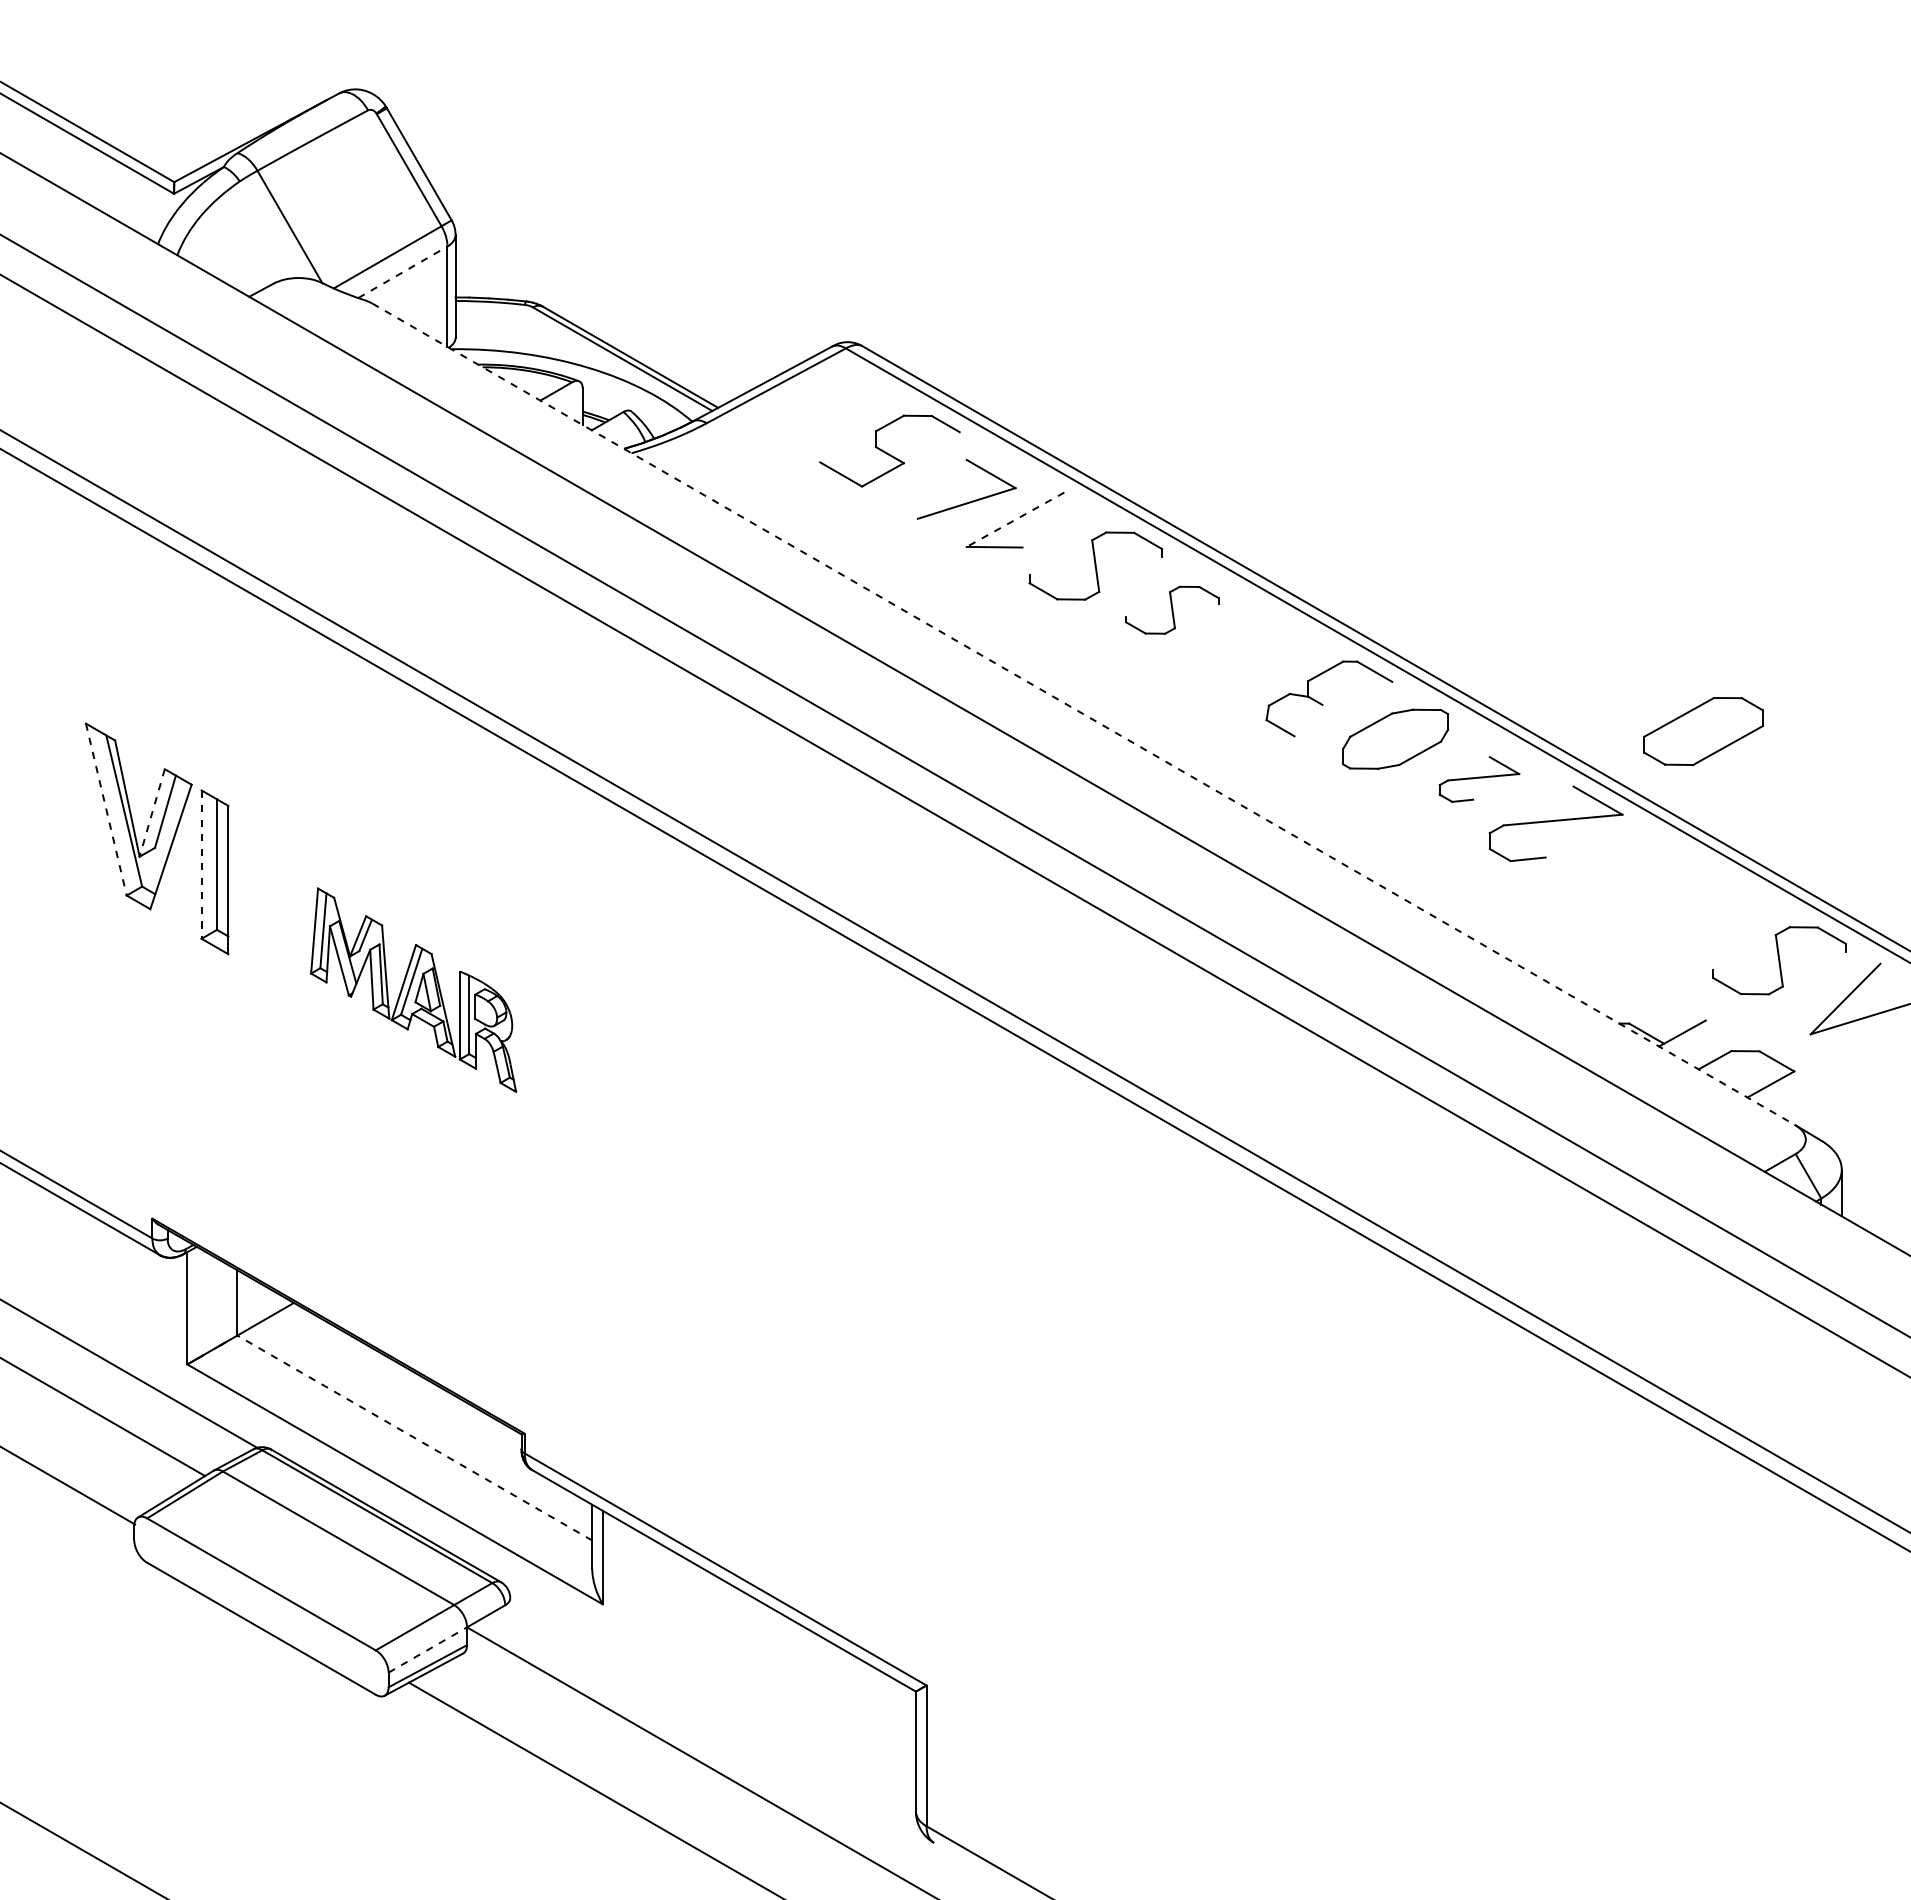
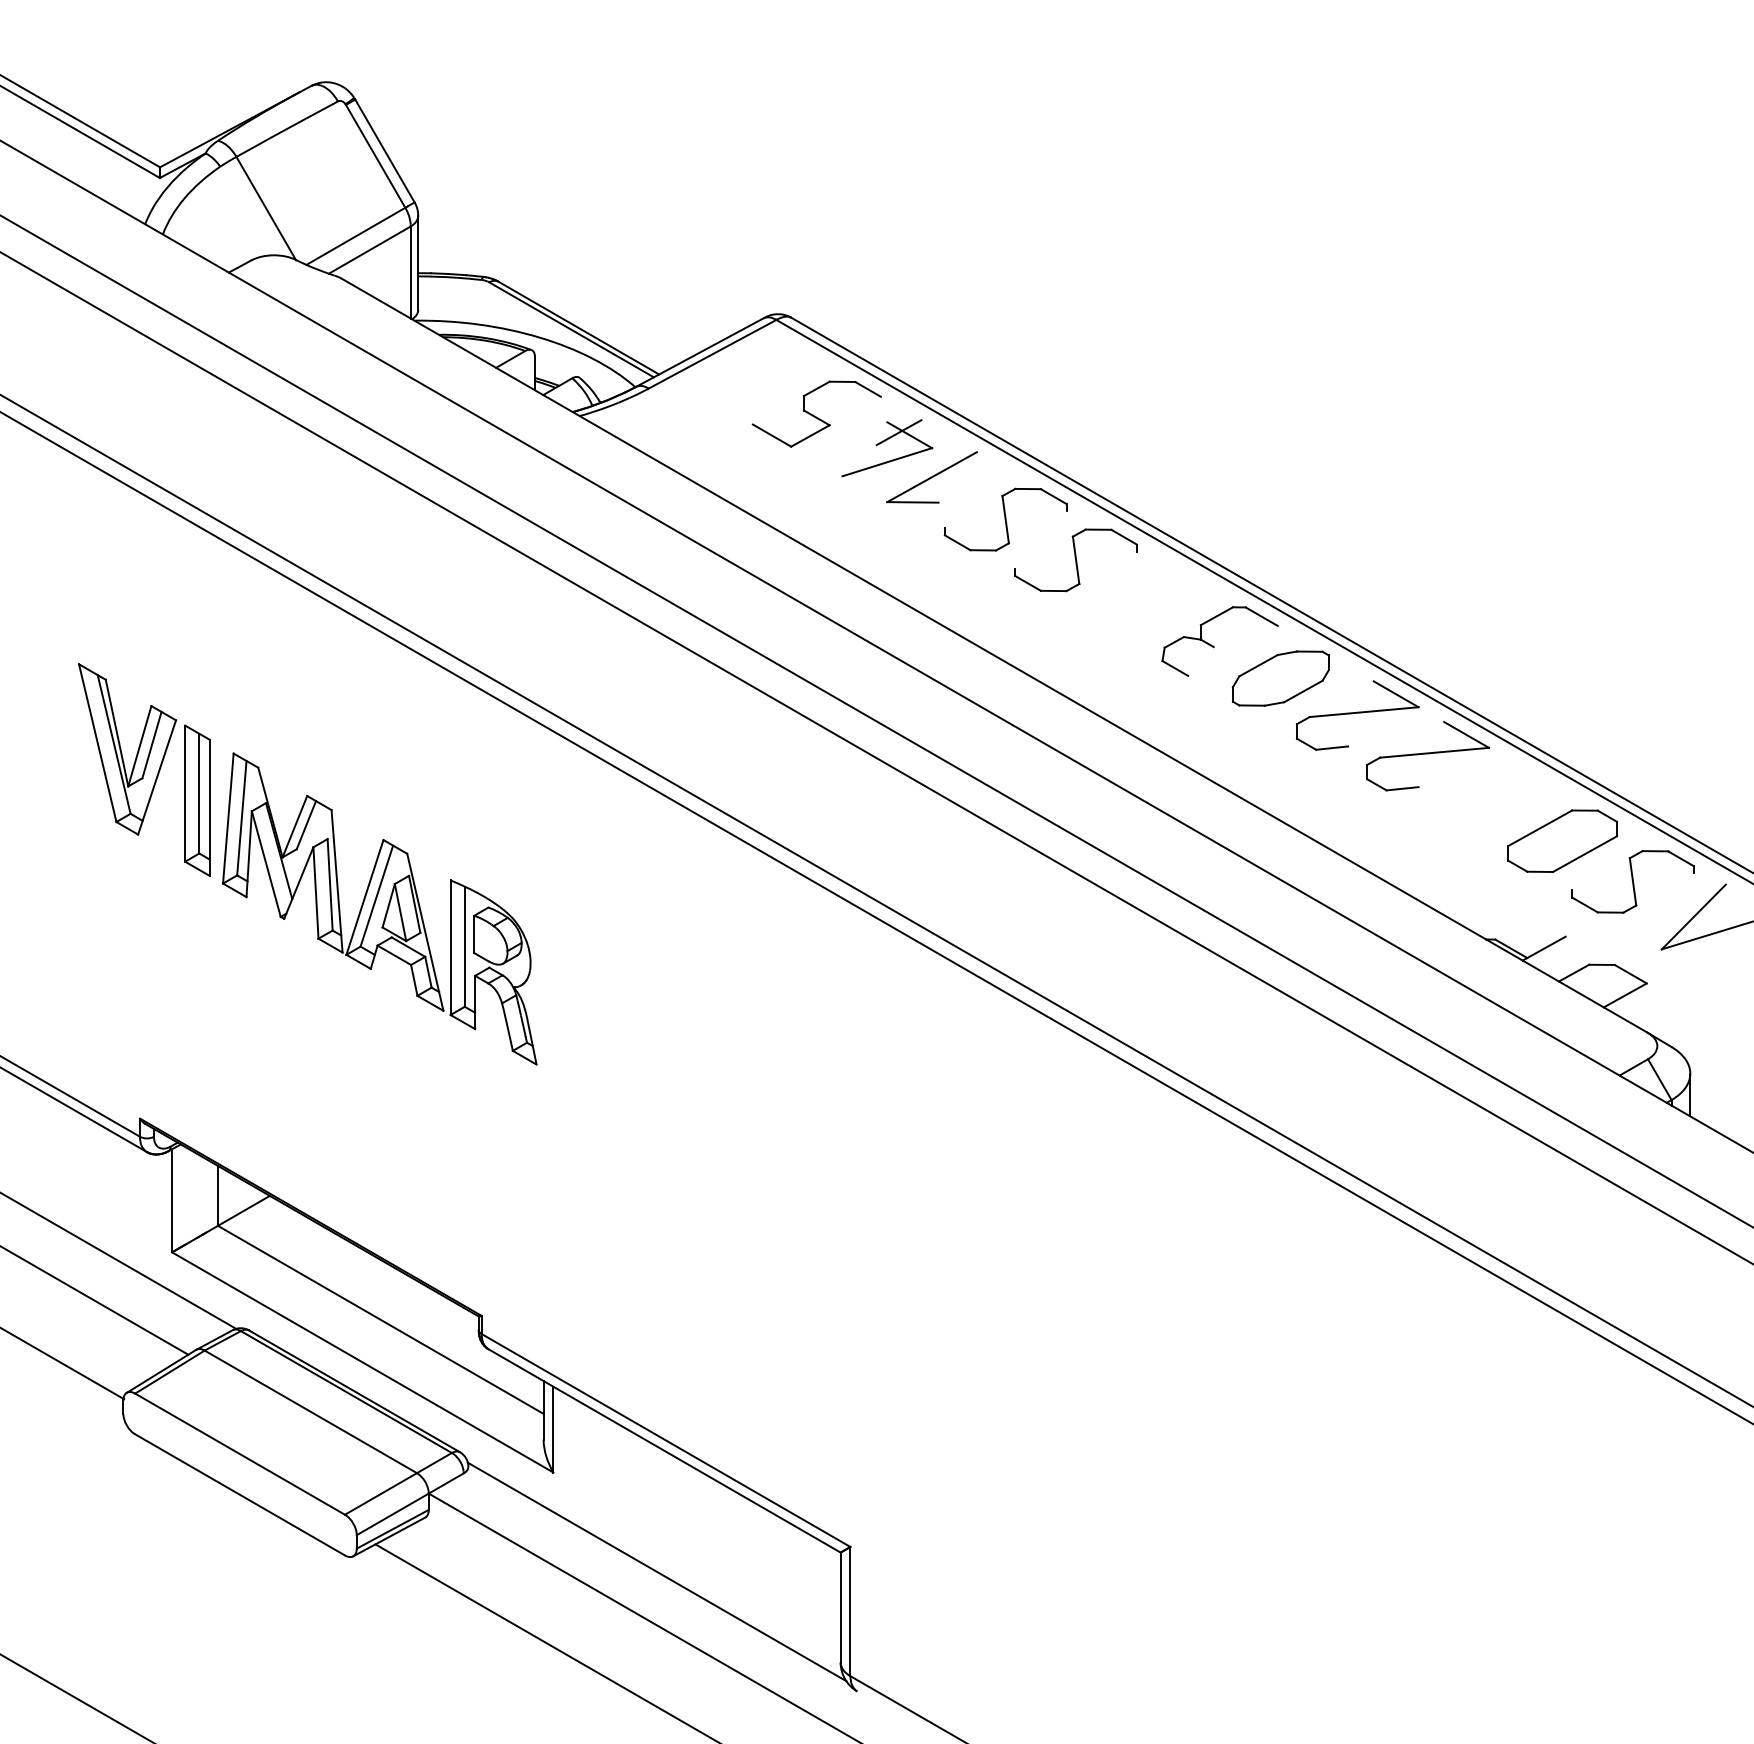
line: (403, 272) -> (370, 250), dashed -> solid
line: (979, 470) -> (899, 431), added
line: (1015, 519) -> (932, 476), dashed -> solid
part: (1172, 609) -> (1076, 559), size x1.43
line: (1084, 714) -> (995, 655), dashed -> solid
part: (1703, 730) -> (1562, 840), moved
part: (1479, 779) -> (1357, 715), size x1.67
line: (106, 810) -> (97, 743), dashed -> solid
line: (152, 812) -> (140, 745), dashed -> solid
line: (201, 865) -> (185, 794), dashed -> solid
part: (413, 989) -> (379, 908), size x1.67
line: (414, 1438) -> (380, 1320), dashed -> solid
line: (428, 1649) -> (393, 1513), dashed -> solid
line: (715, 1712) -> (656, 1571), added

